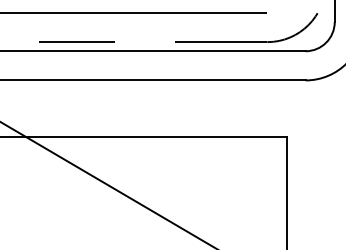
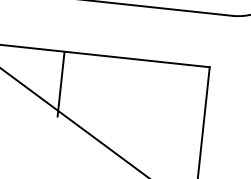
hatch: (133, 171) -> (61, 84), added

